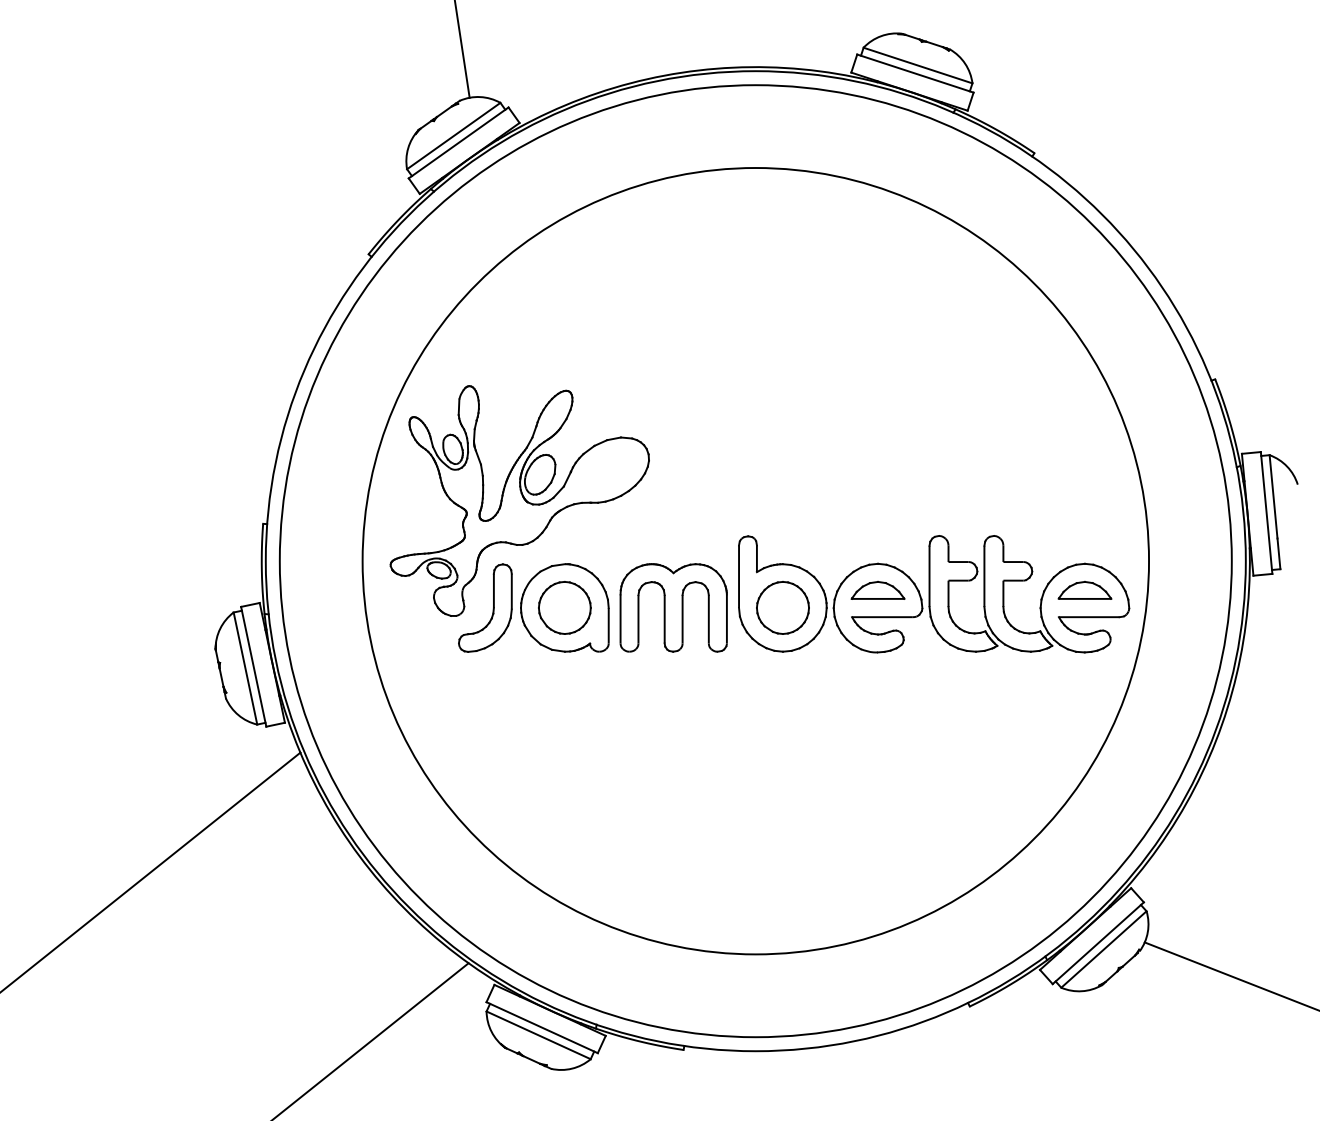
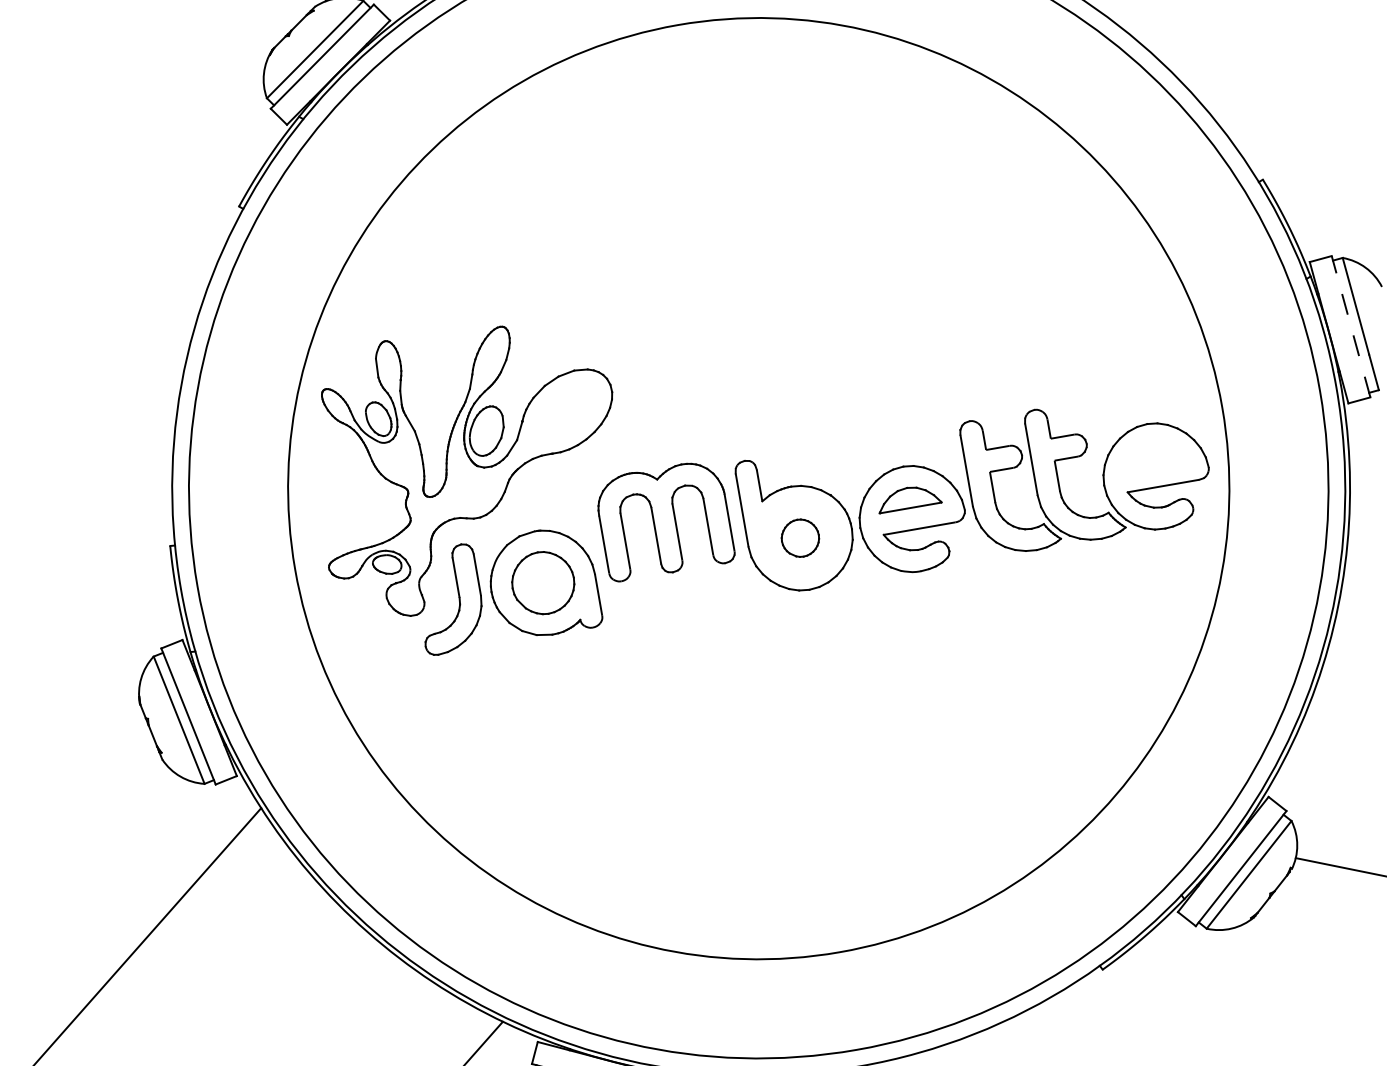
line: (1266, 512) -> (1350, 326), solid -> dashed
part: (1084, 590) -> (1152, 455), removed
part: (673, 607) -> (664, 520), moved
part: (782, 607) -> (799, 537), size x0.6

